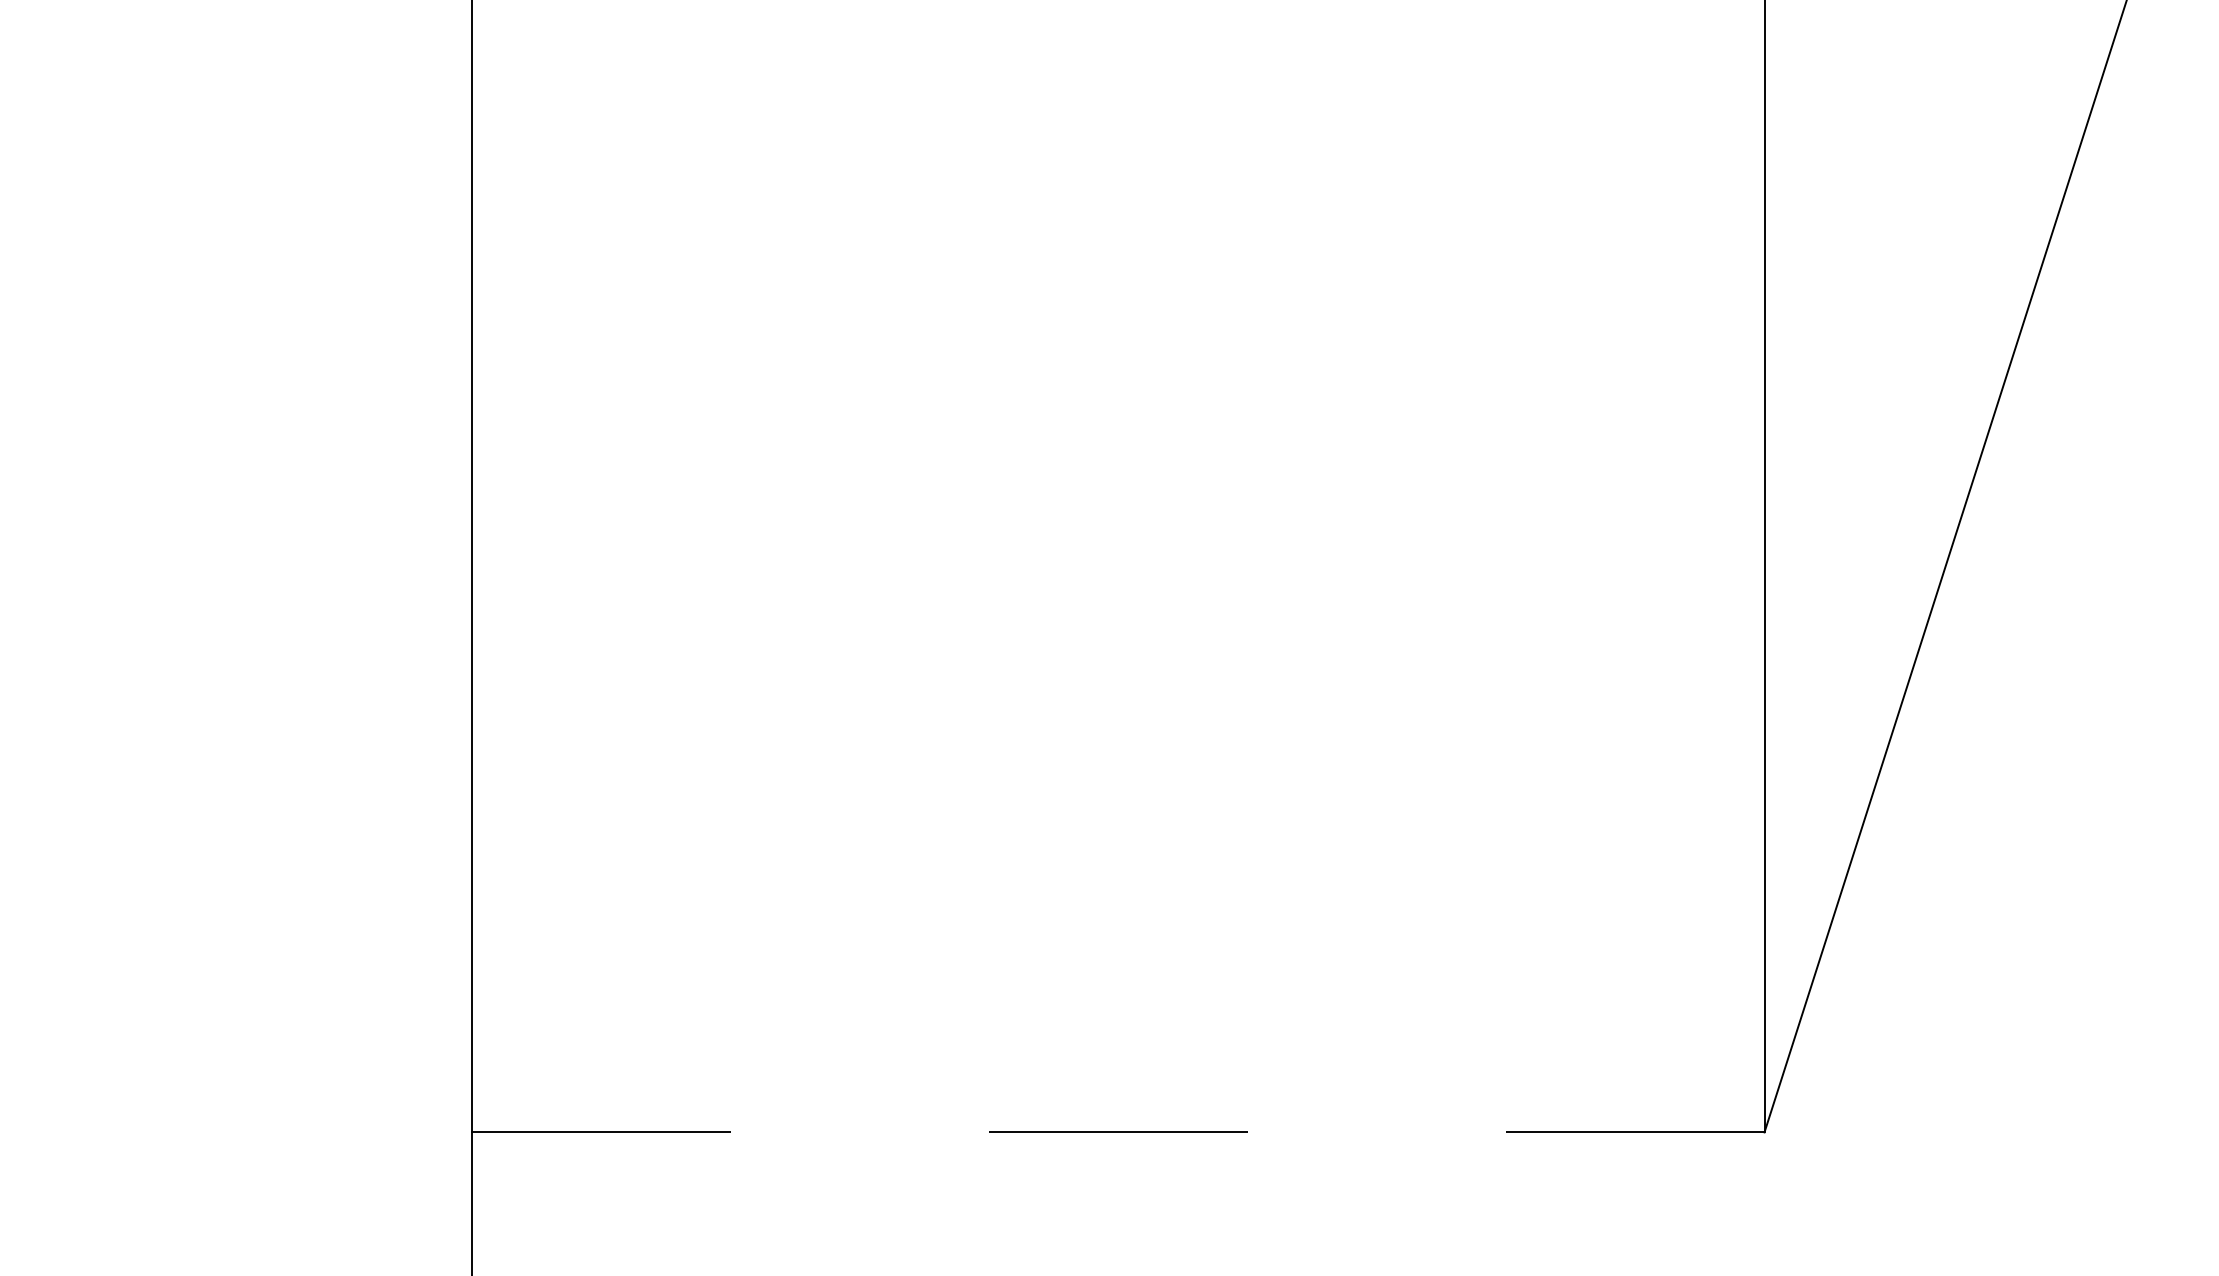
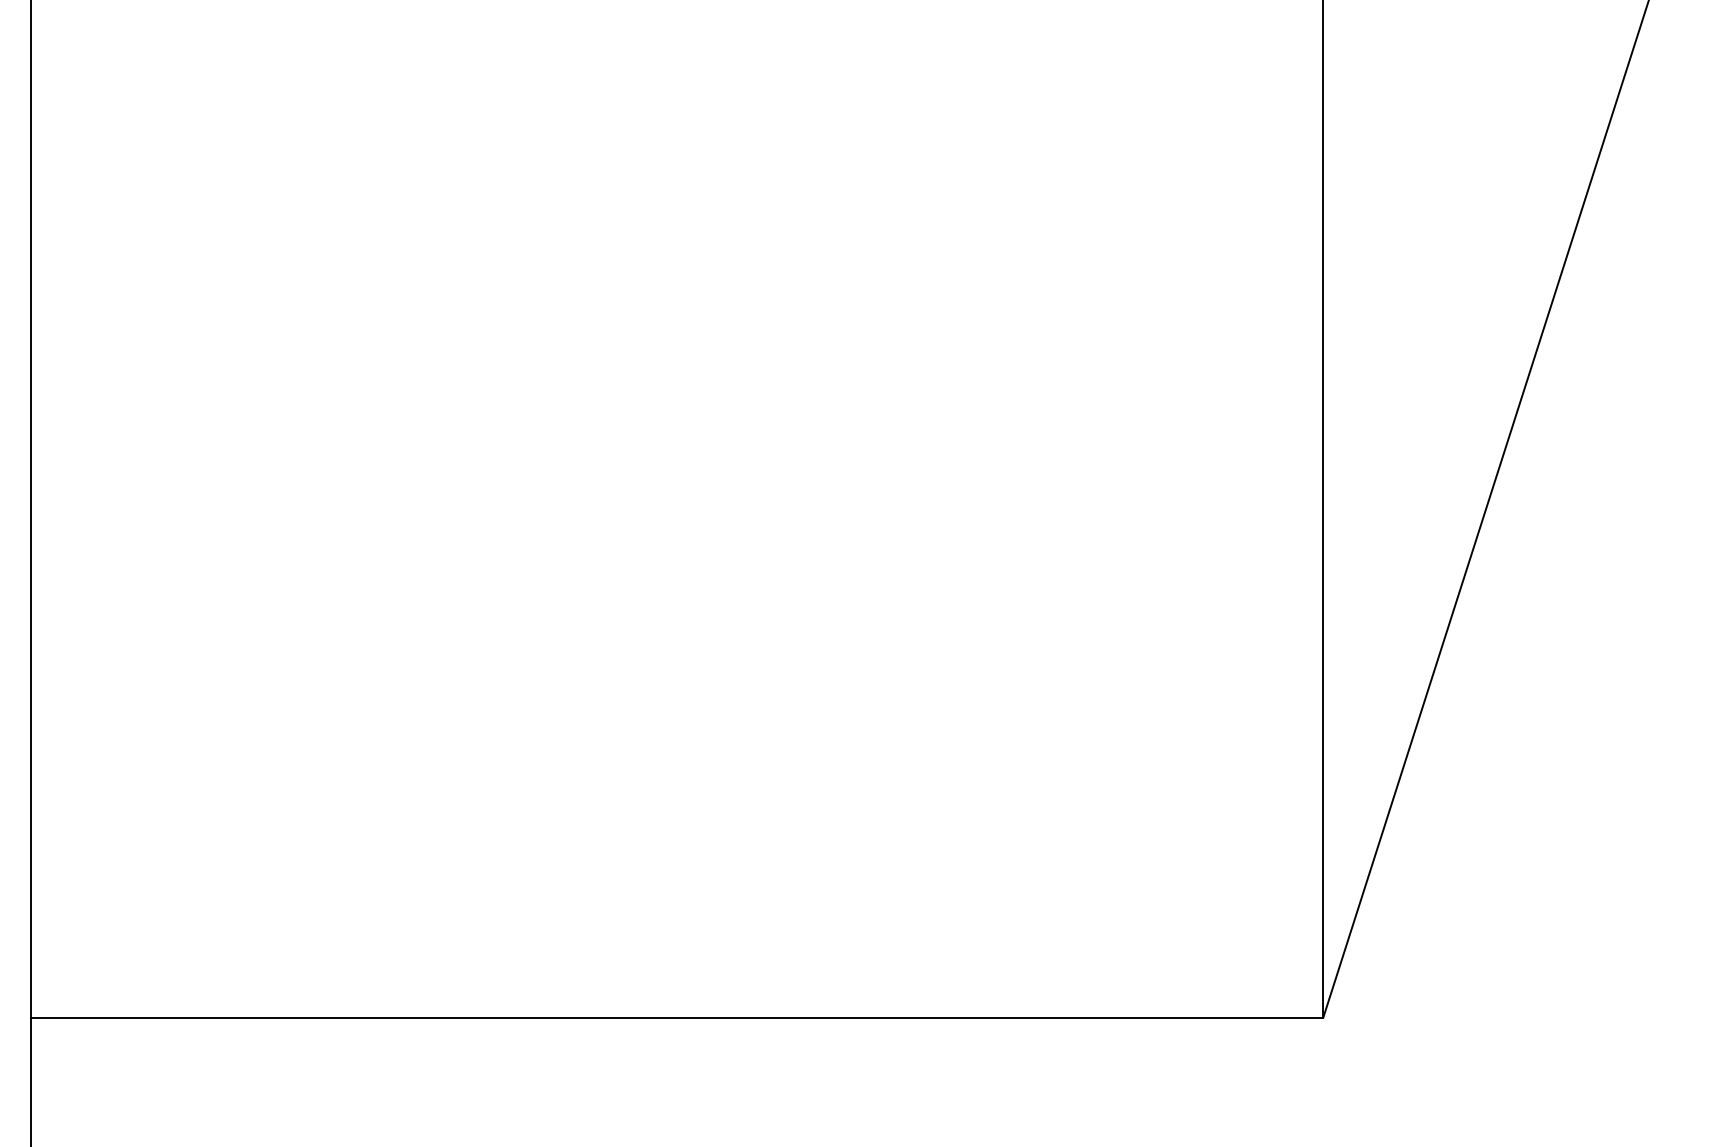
line: (1118, 1132) -> (677, 1017), dashed -> solid

